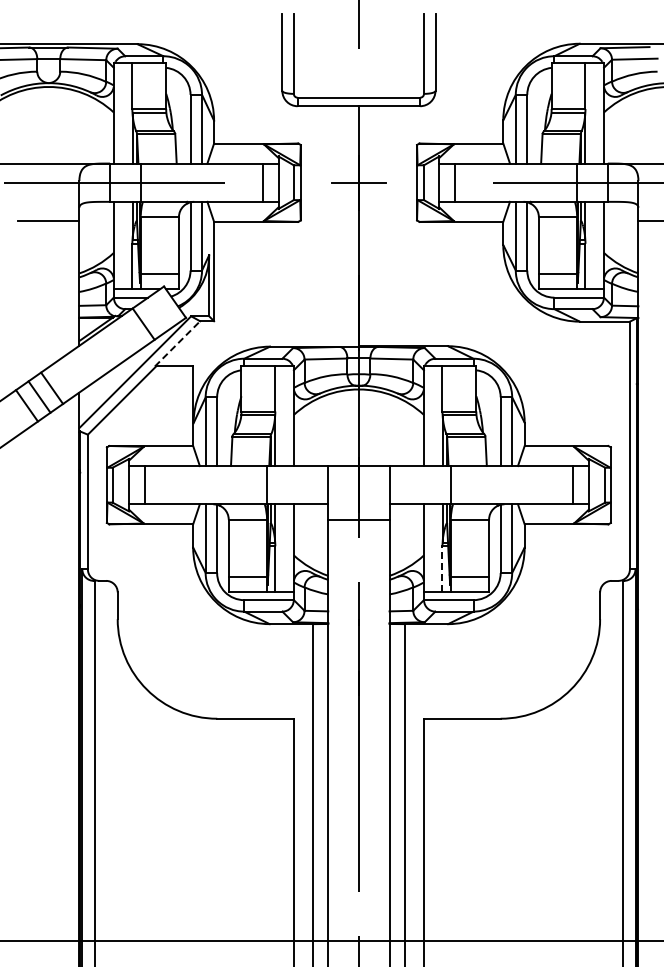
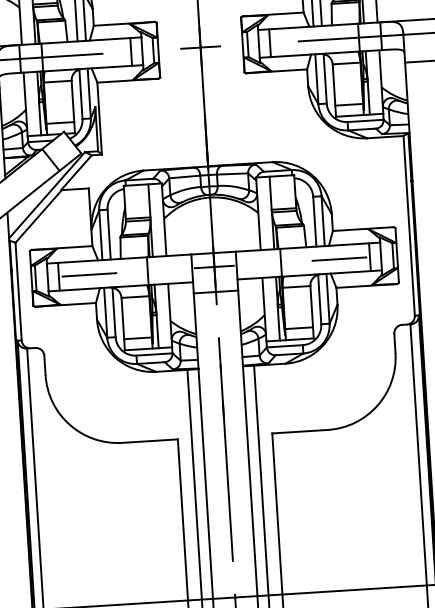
line: (177, 343) -> (76, 172), dashed -> solid
line: (186, 485) -> (89, 275), added
line: (358, 485) -> (214, 267), added
line: (530, 485) -> (338, 259), added
line: (442, 569) -> (278, 324), dashed -> solid

